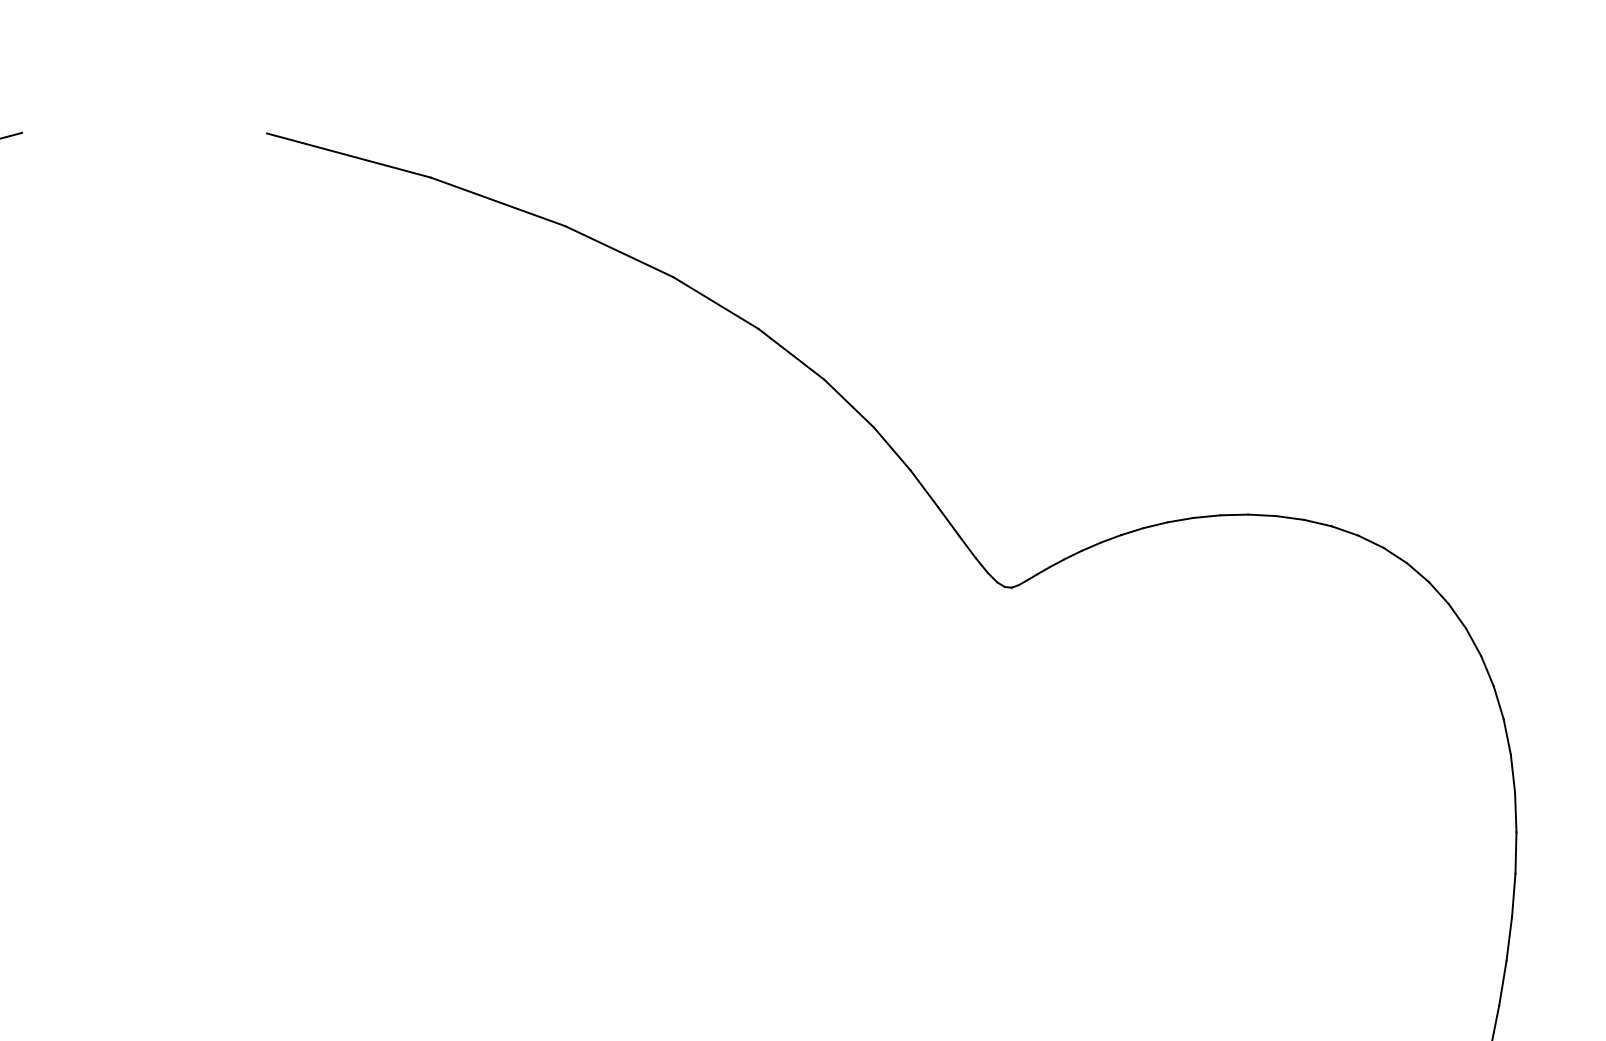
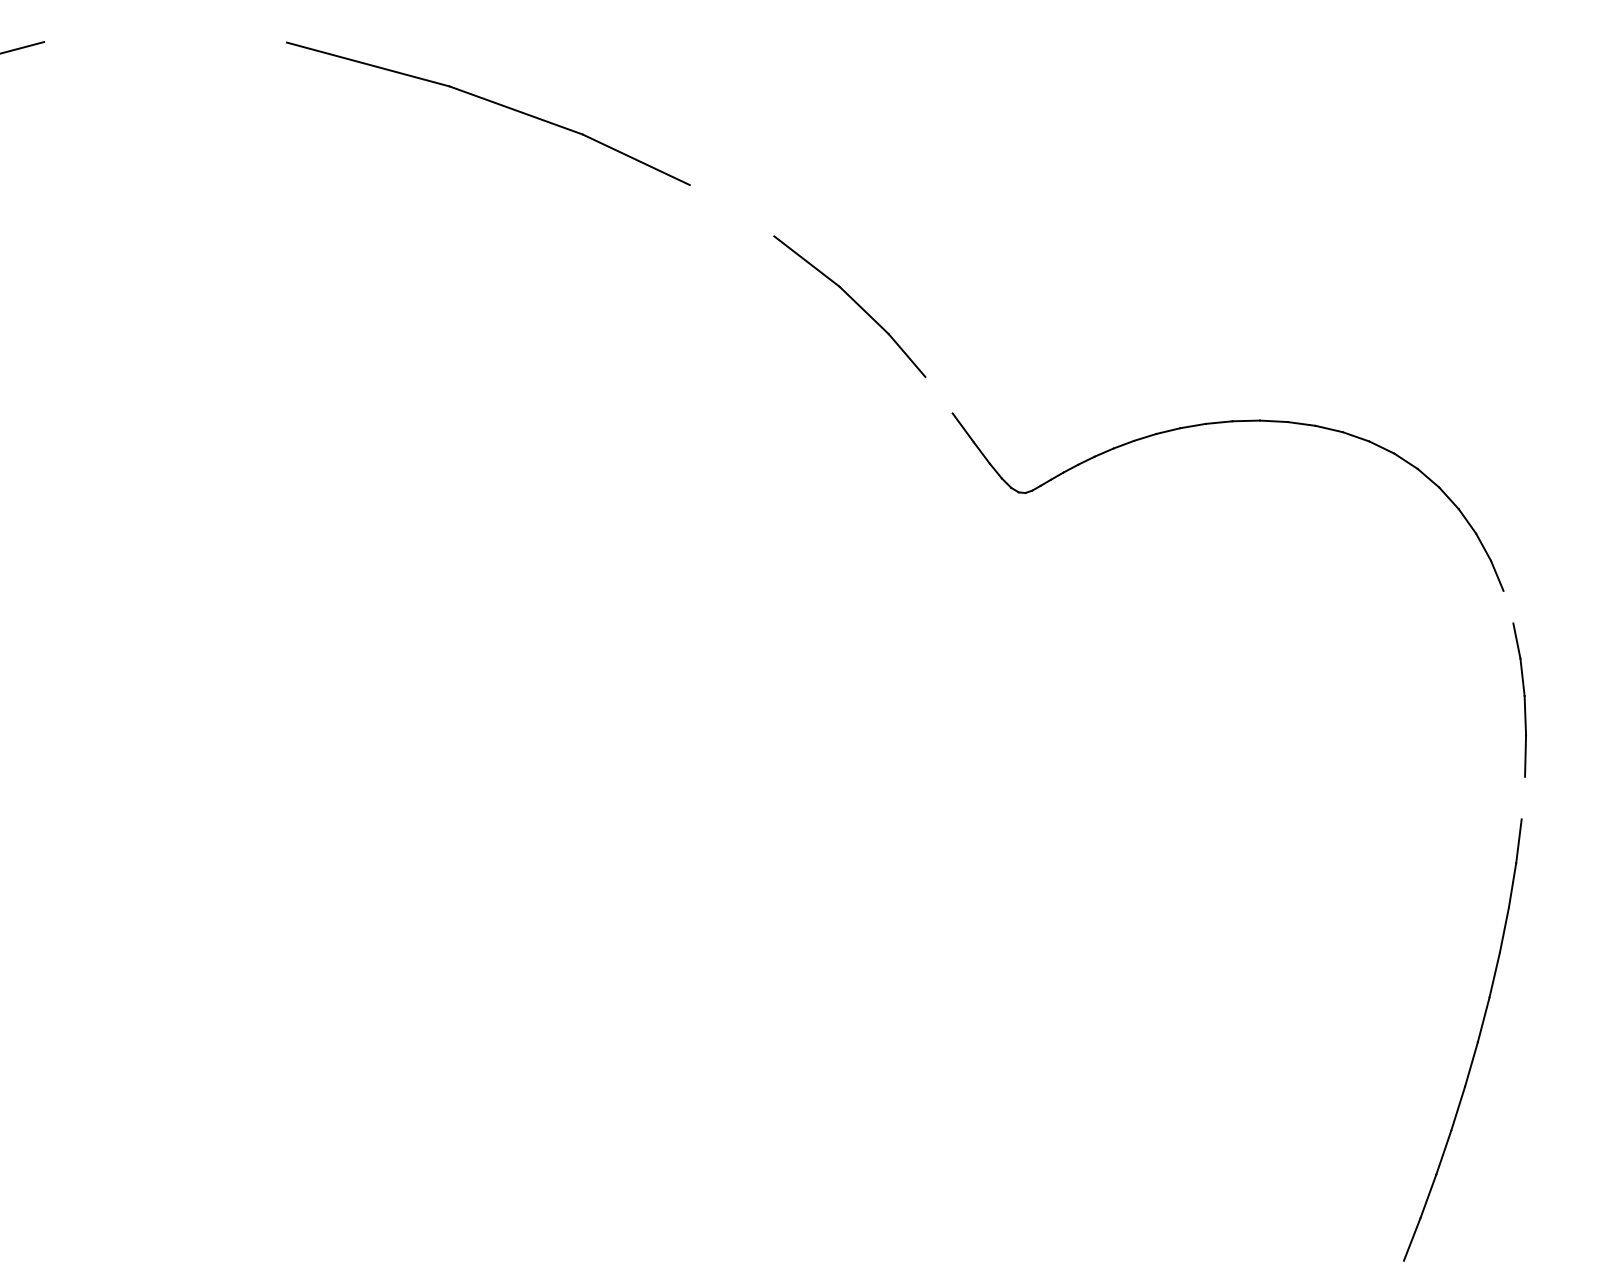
line: (715, 302) -> (731, 210), removed
line: (923, 488) -> (938, 394), removed
line: (1498, 702) -> (1508, 606), removed
line: (1513, 894) -> (1523, 797), removed

